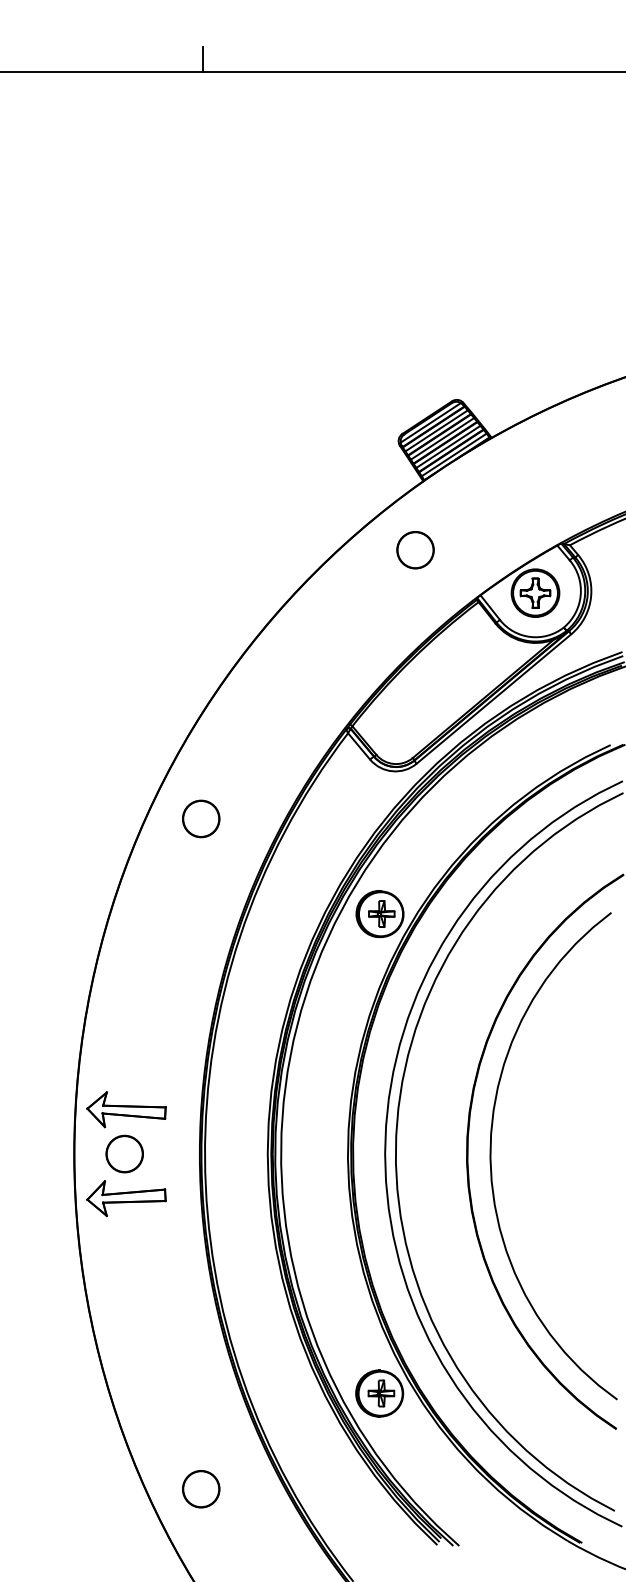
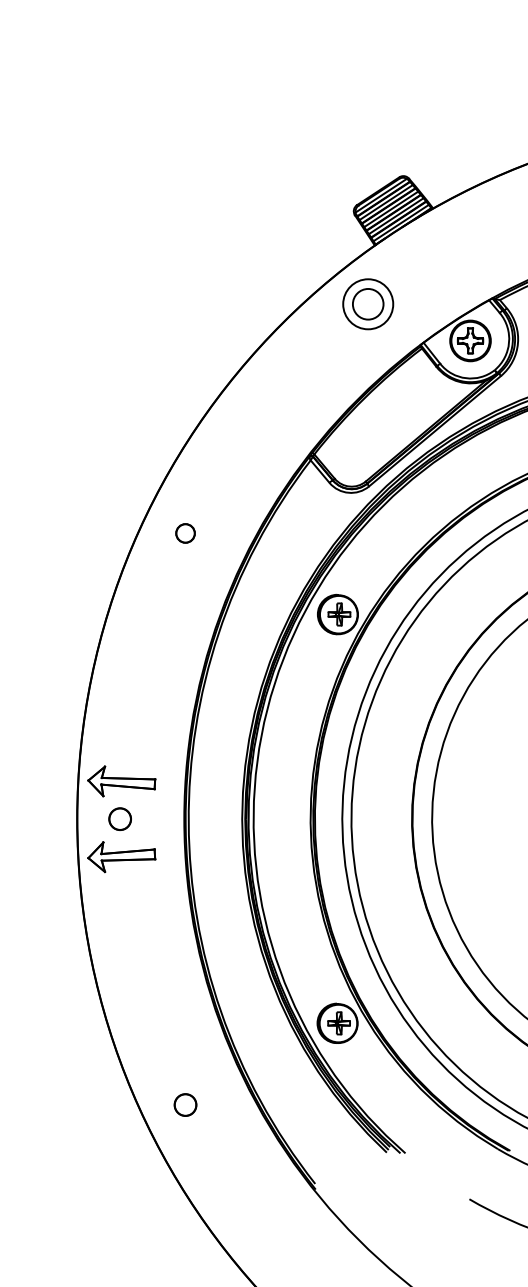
circle: (415, 549) -> (368, 303), size x1.6
part: (201, 818) -> (185, 533), size x0.6
part: (124, 1153) -> (120, 818), size x0.7
circle: (201, 1489) -> (185, 1105), size x0.7

